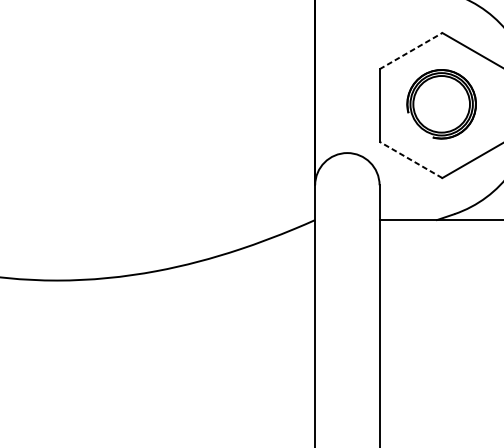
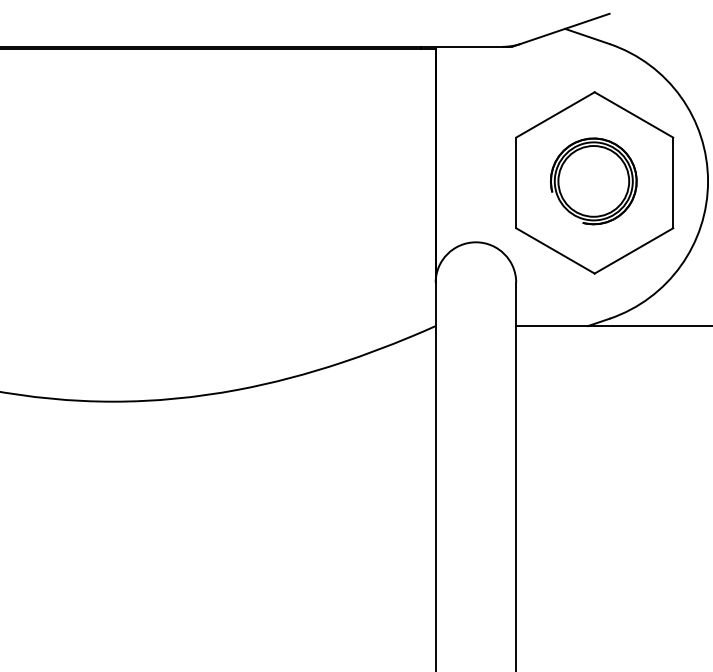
line: (411, 50) -> (555, 114), dashed -> solid
line: (411, 159) -> (555, 250), dashed -> solid

